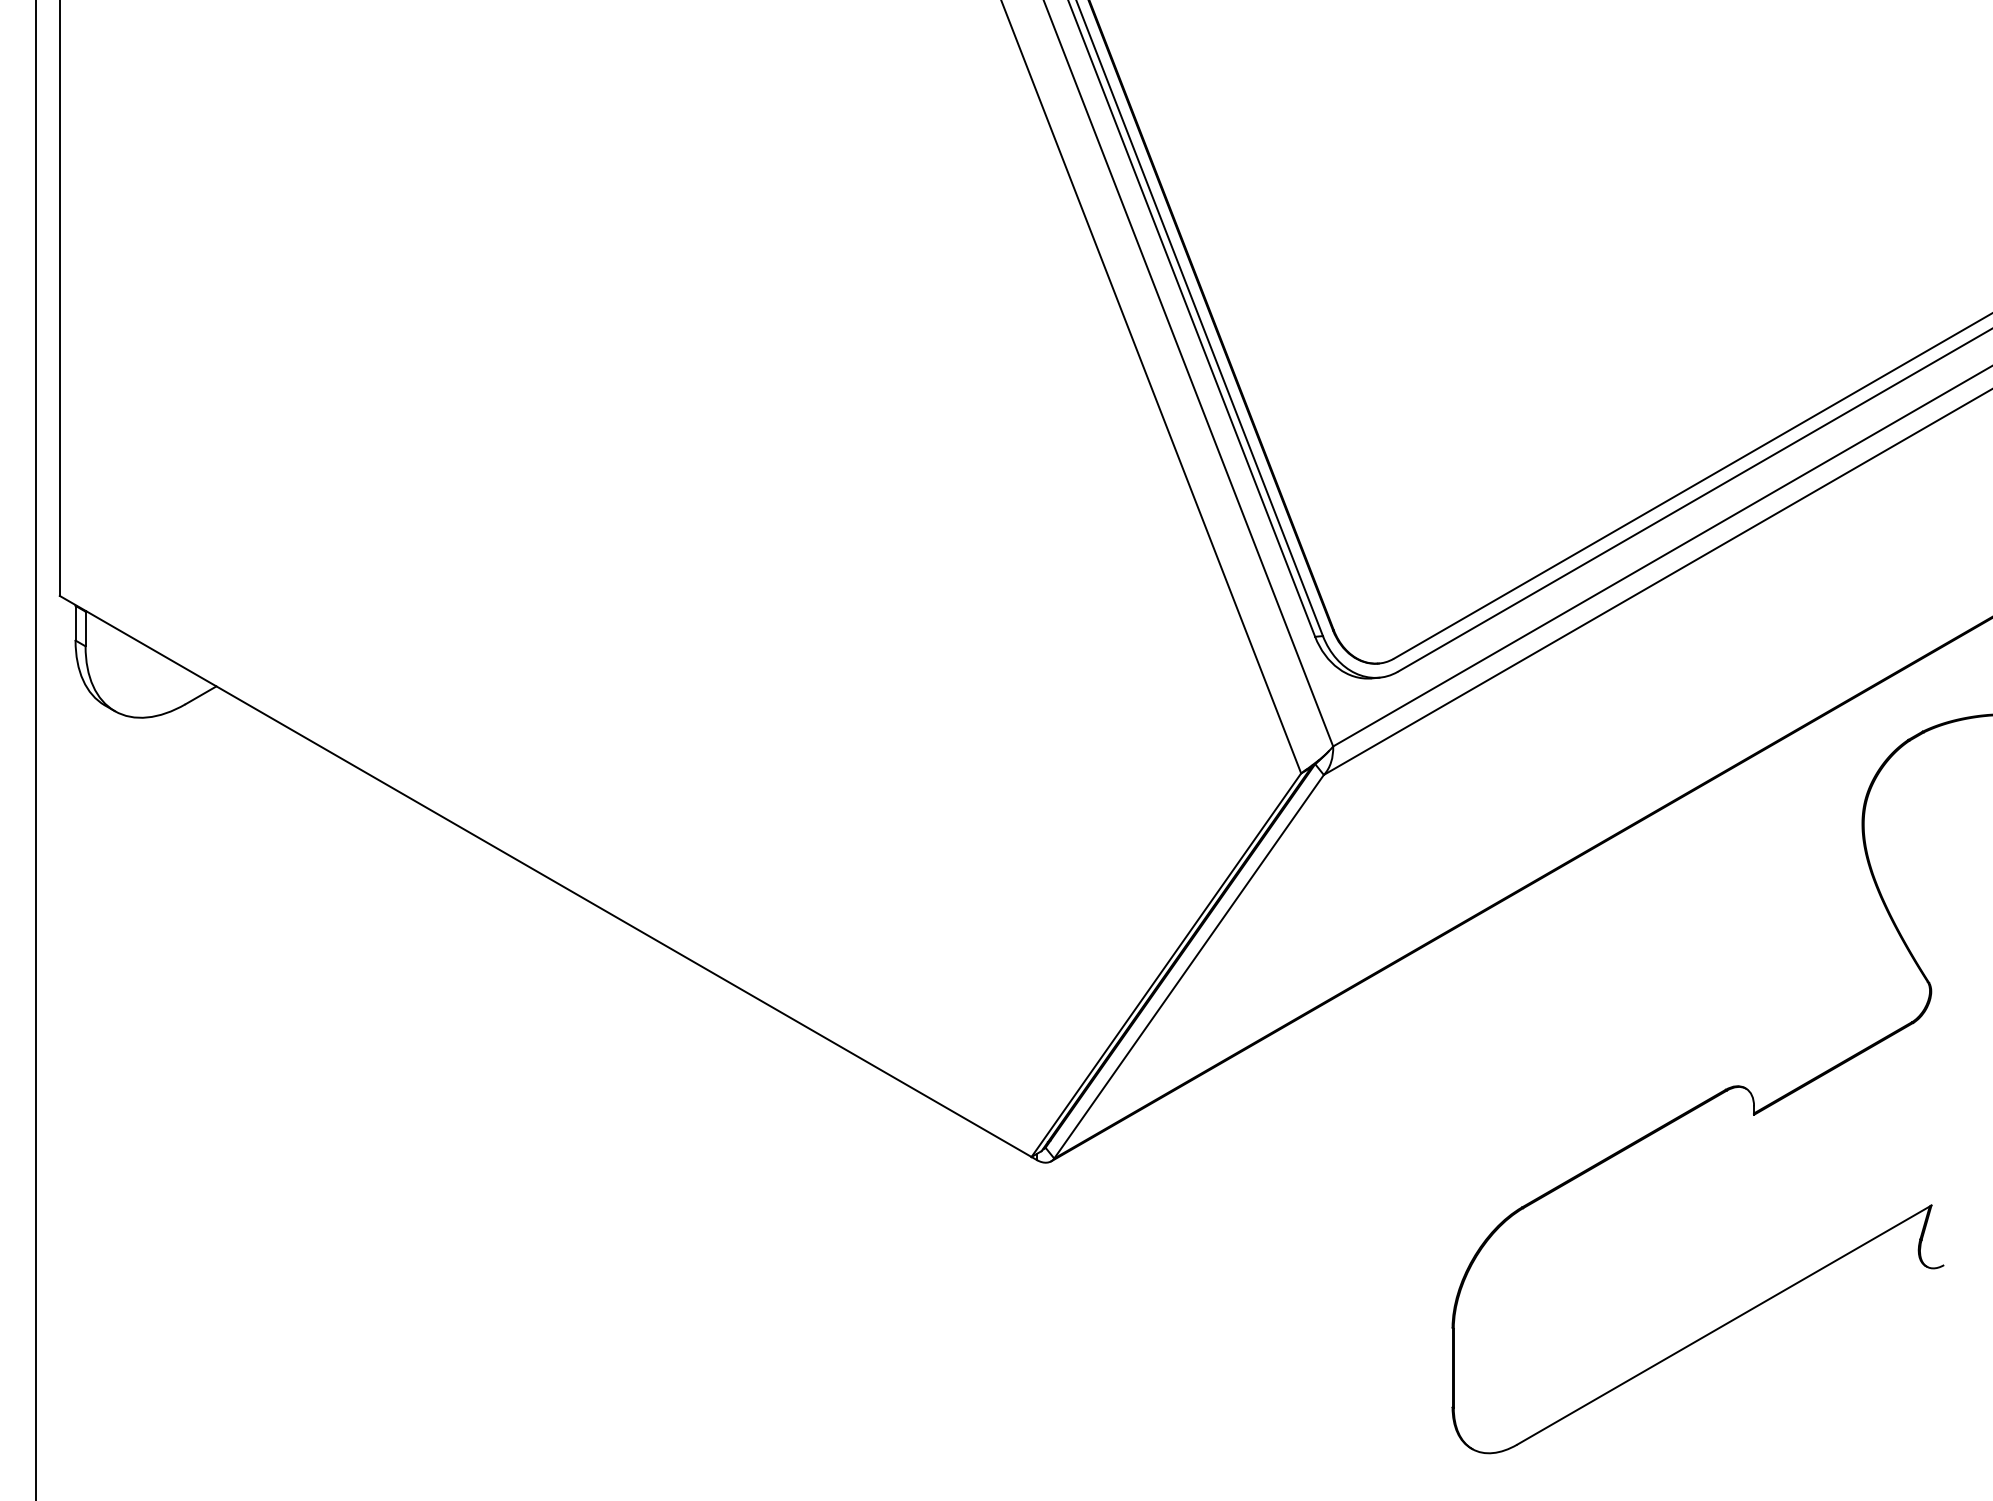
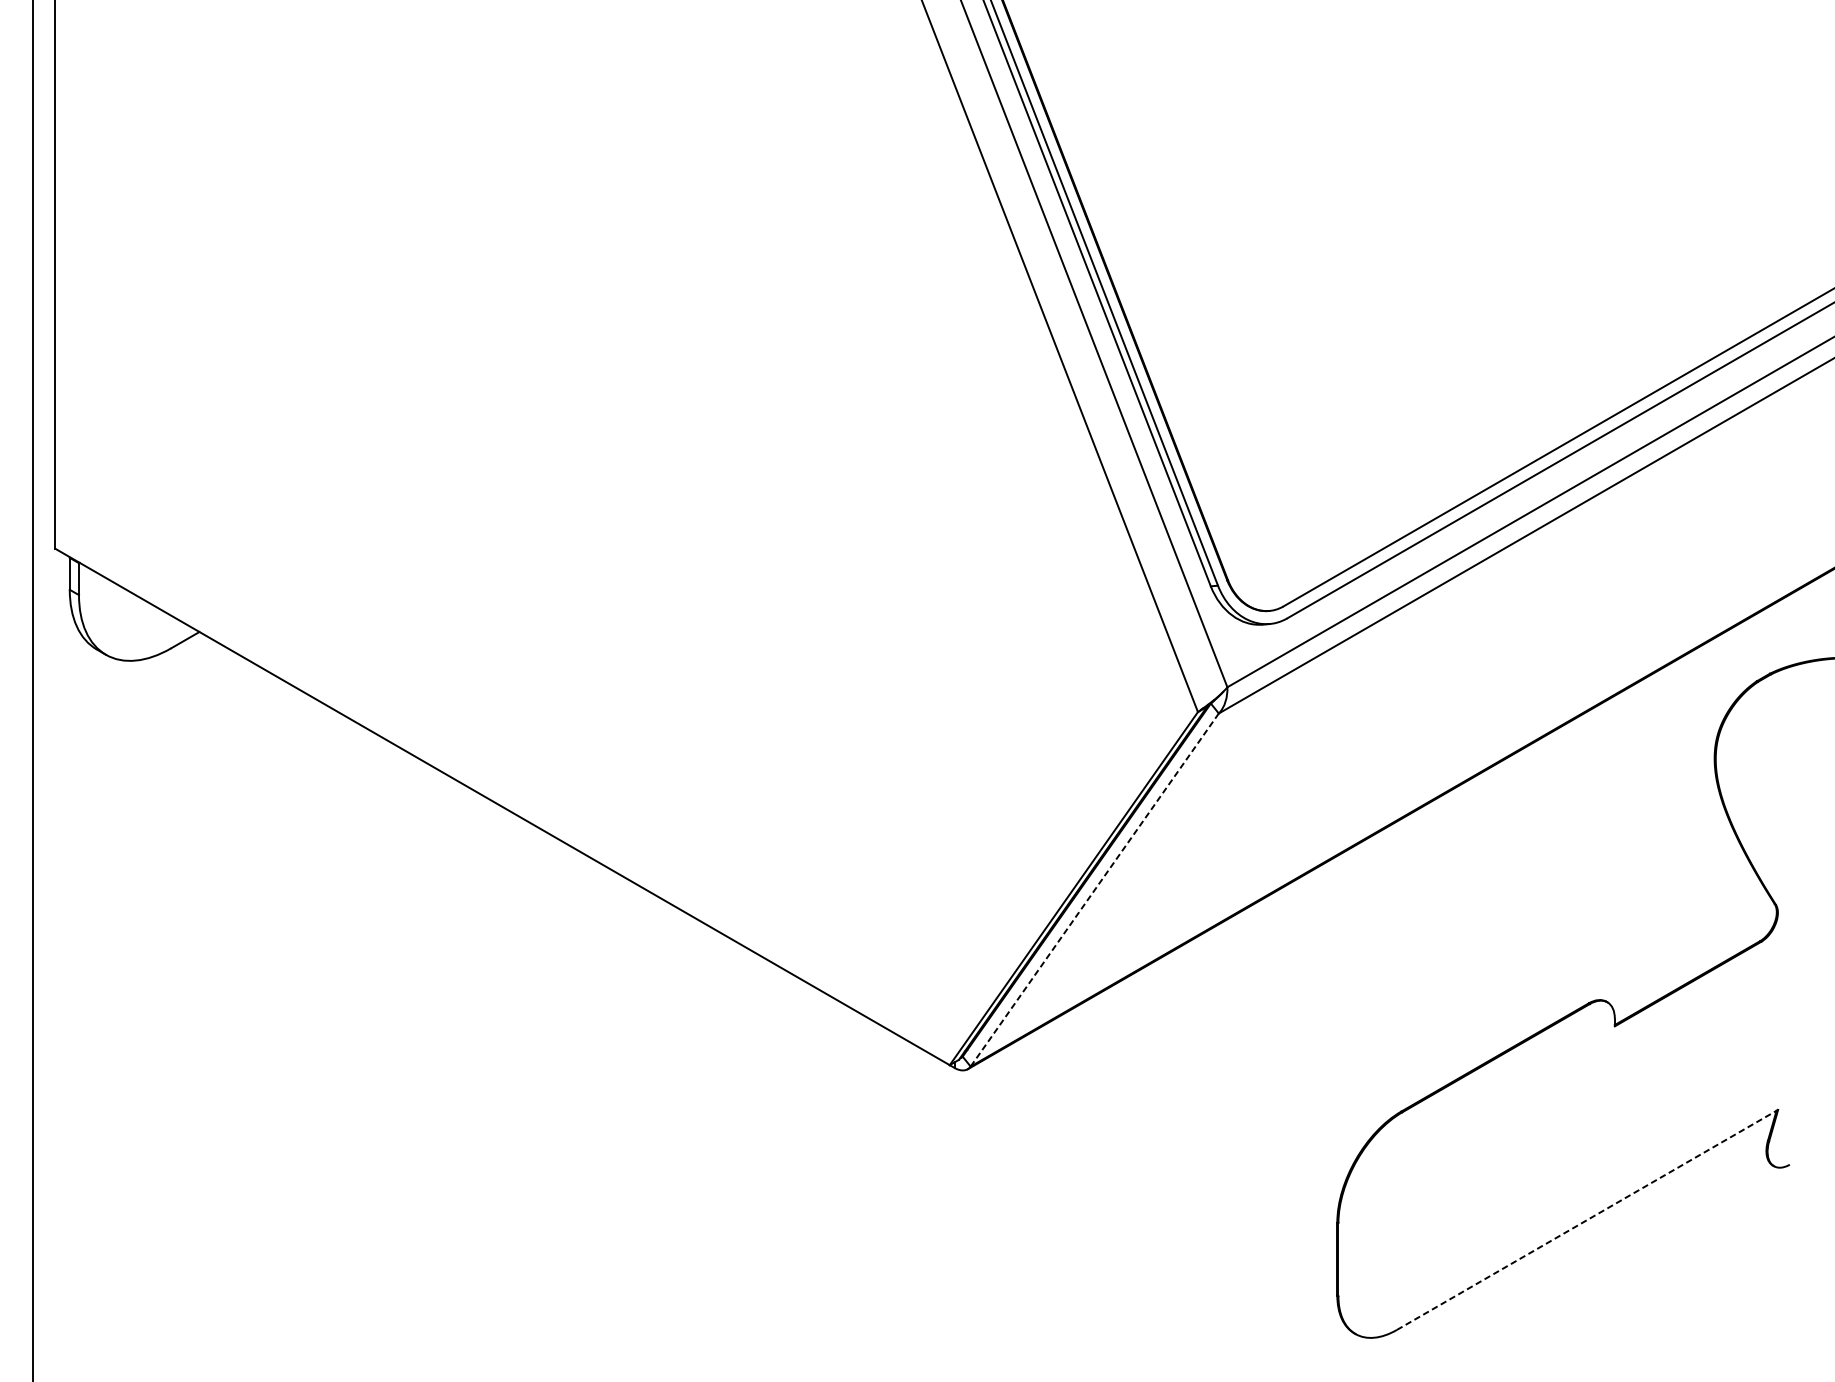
line: (1189, 966) -> (1095, 889), solid -> dashed
line: (1724, 1324) -> (1587, 1219), solid -> dashed

